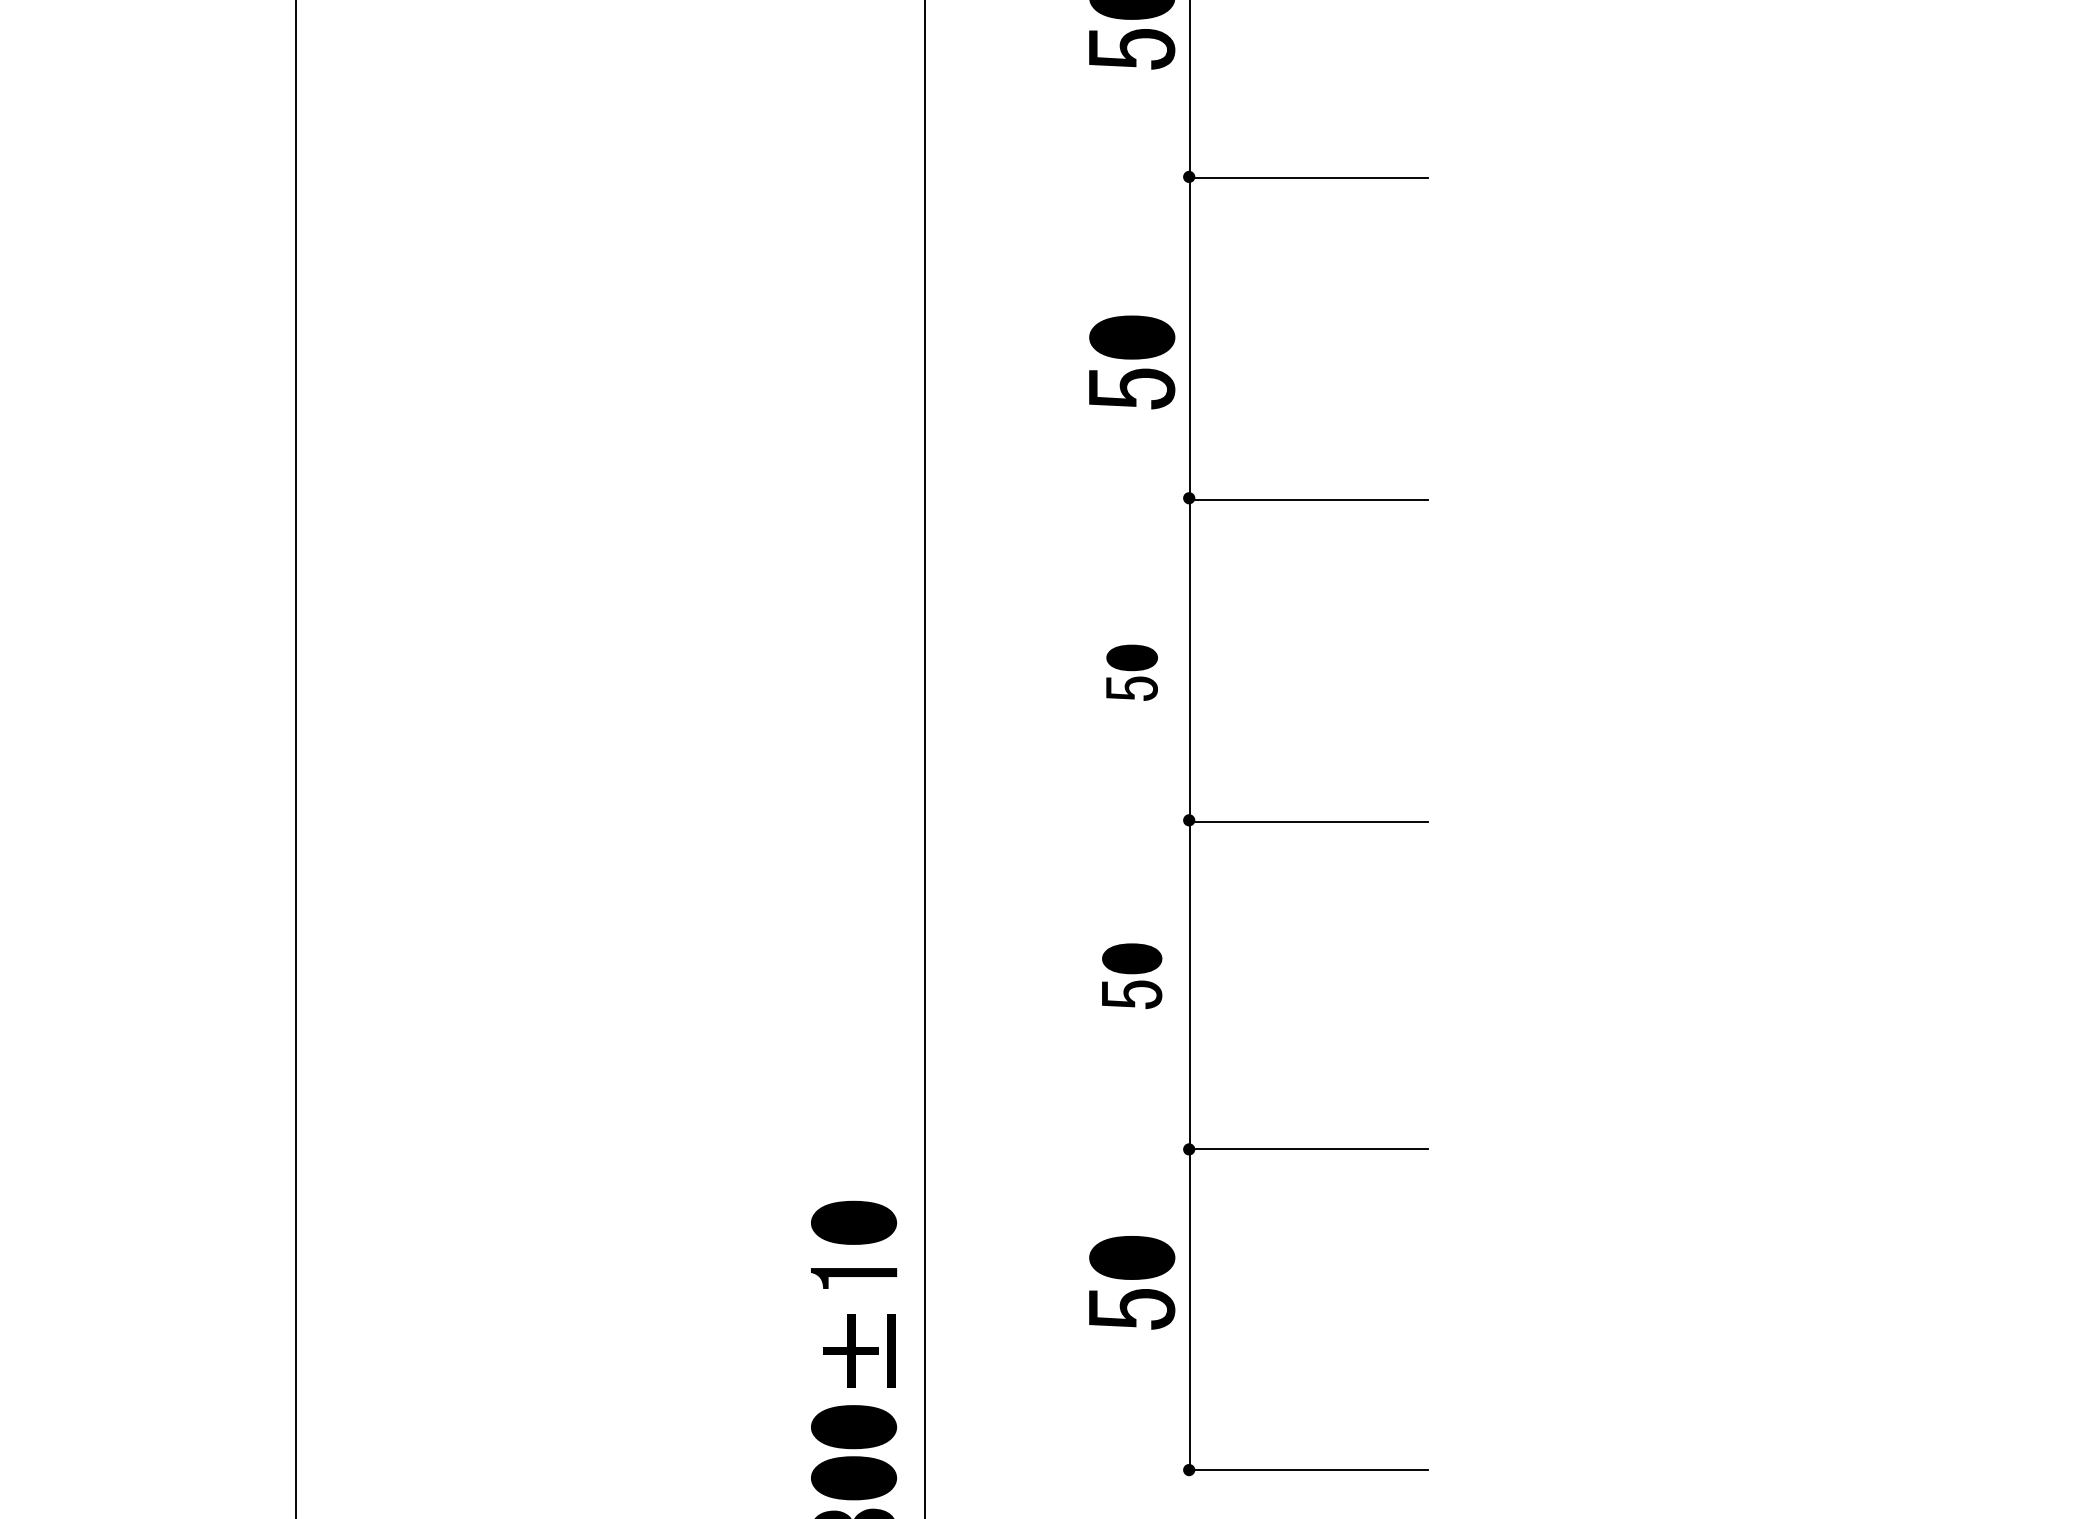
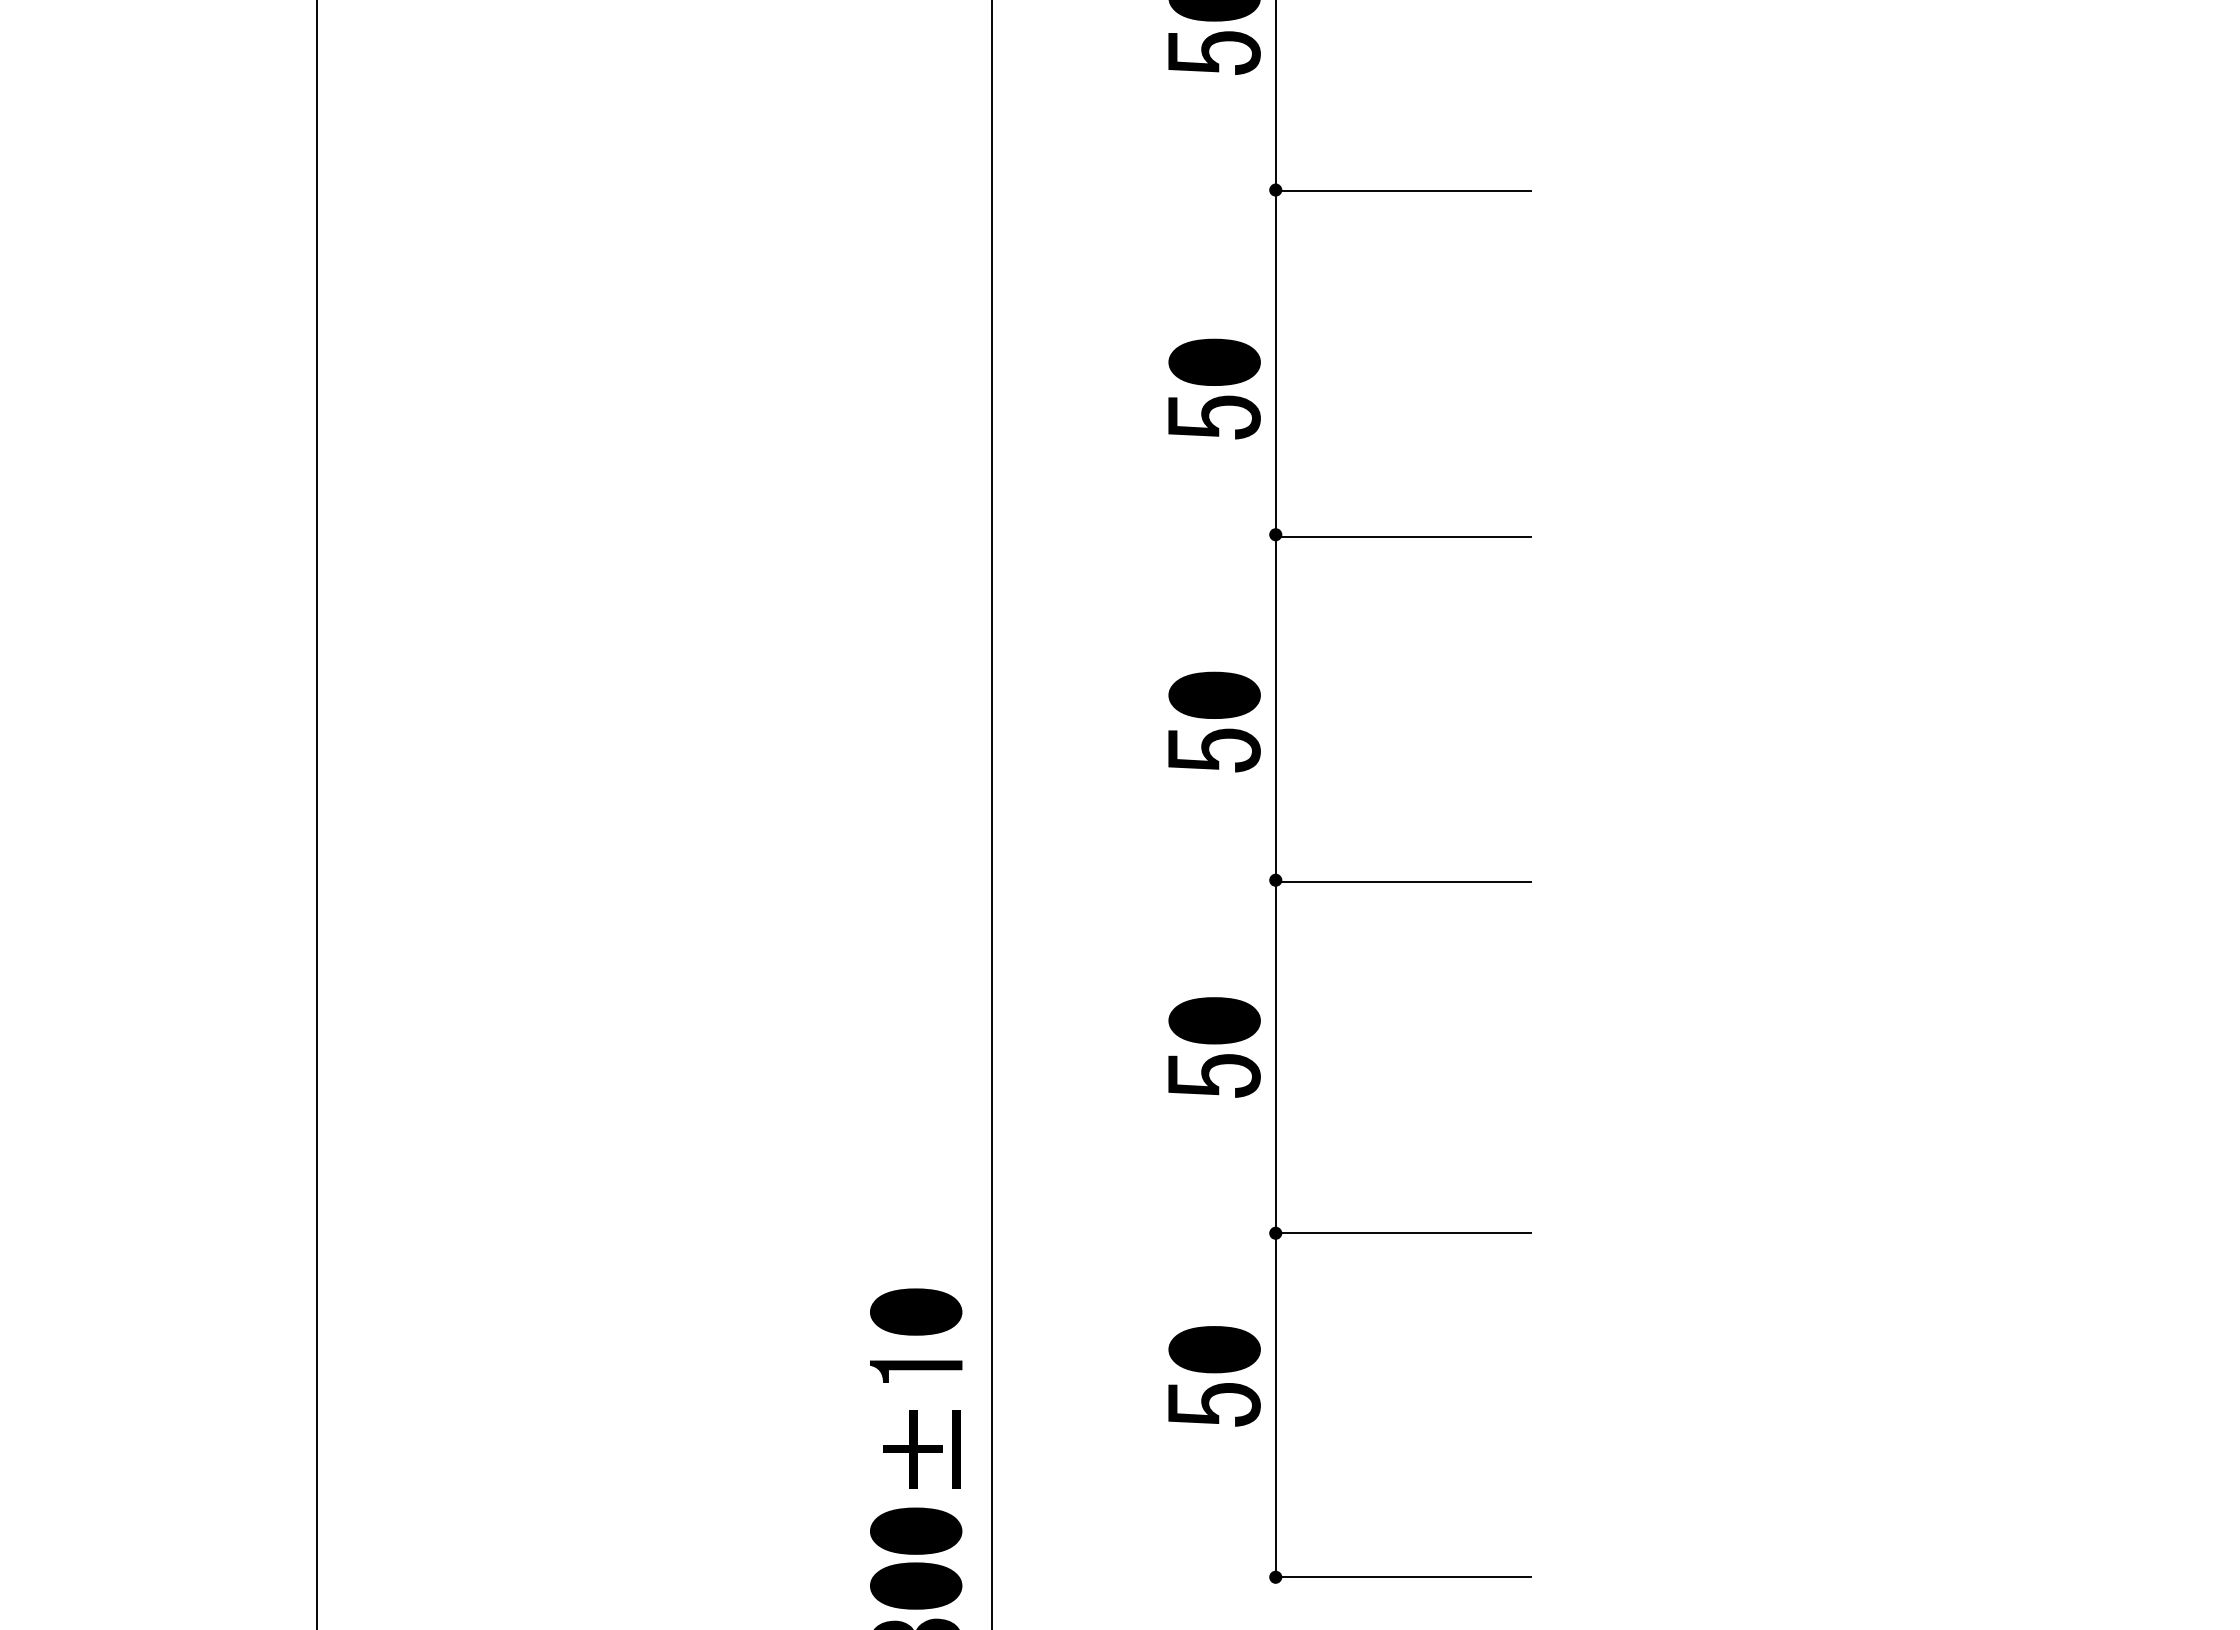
part: (1132, 672) -> (1214, 721), size x1.67
part: (1132, 976) -> (1214, 1047), size x1.43

